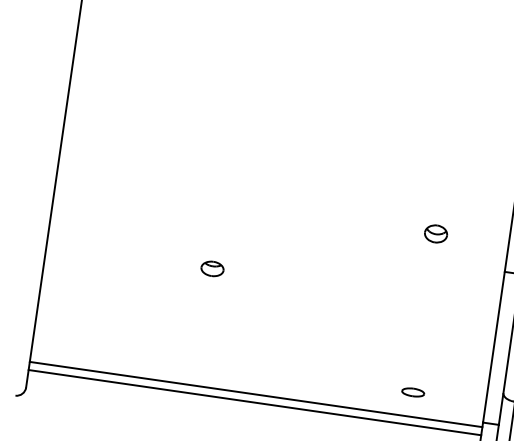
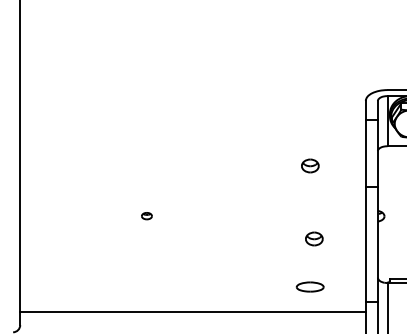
part: (212, 267) -> (146, 215), size x0.6
part: (427, 329) -> (314, 238), added
part: (413, 391) -> (310, 286), size x1.6
line: (255, 394) -> (192, 305), removed

